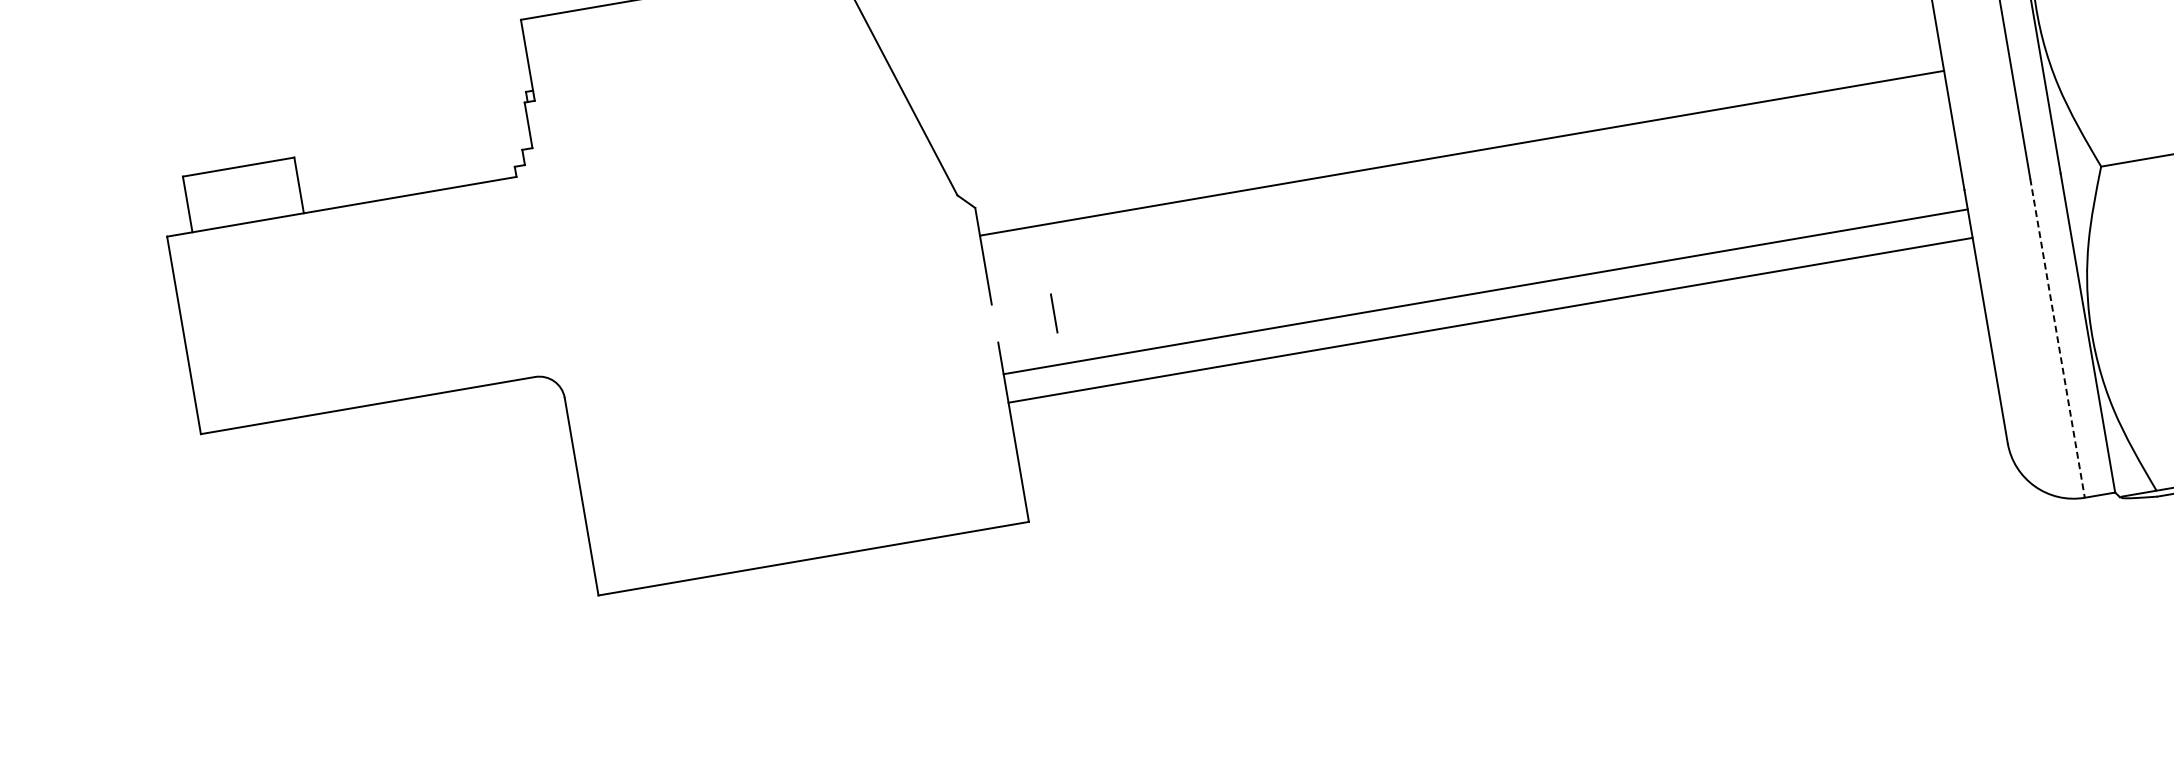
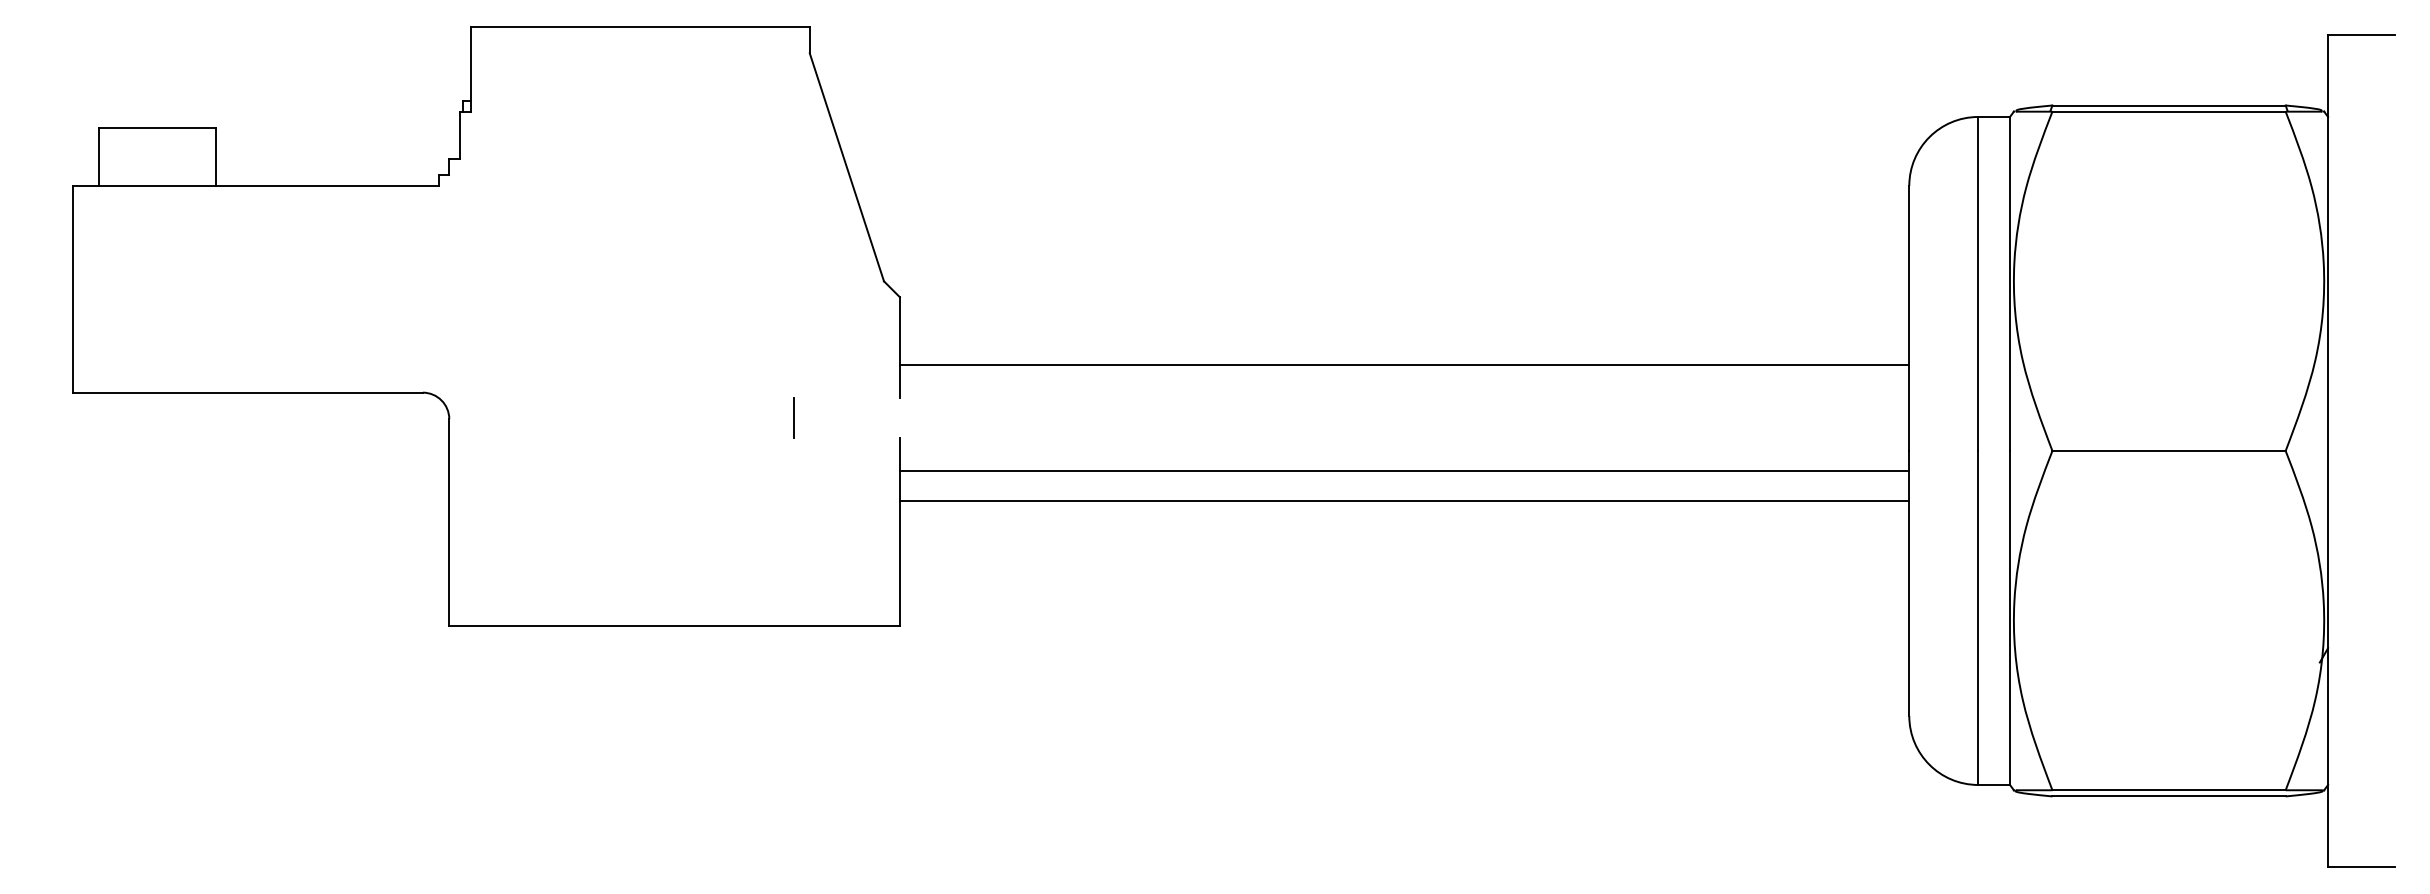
line: (1461, 153) -> (1404, 365), moved
line: (1053, 312) -> (793, 417), moved
line: (2057, 337) -> (1978, 617), dashed -> solid

